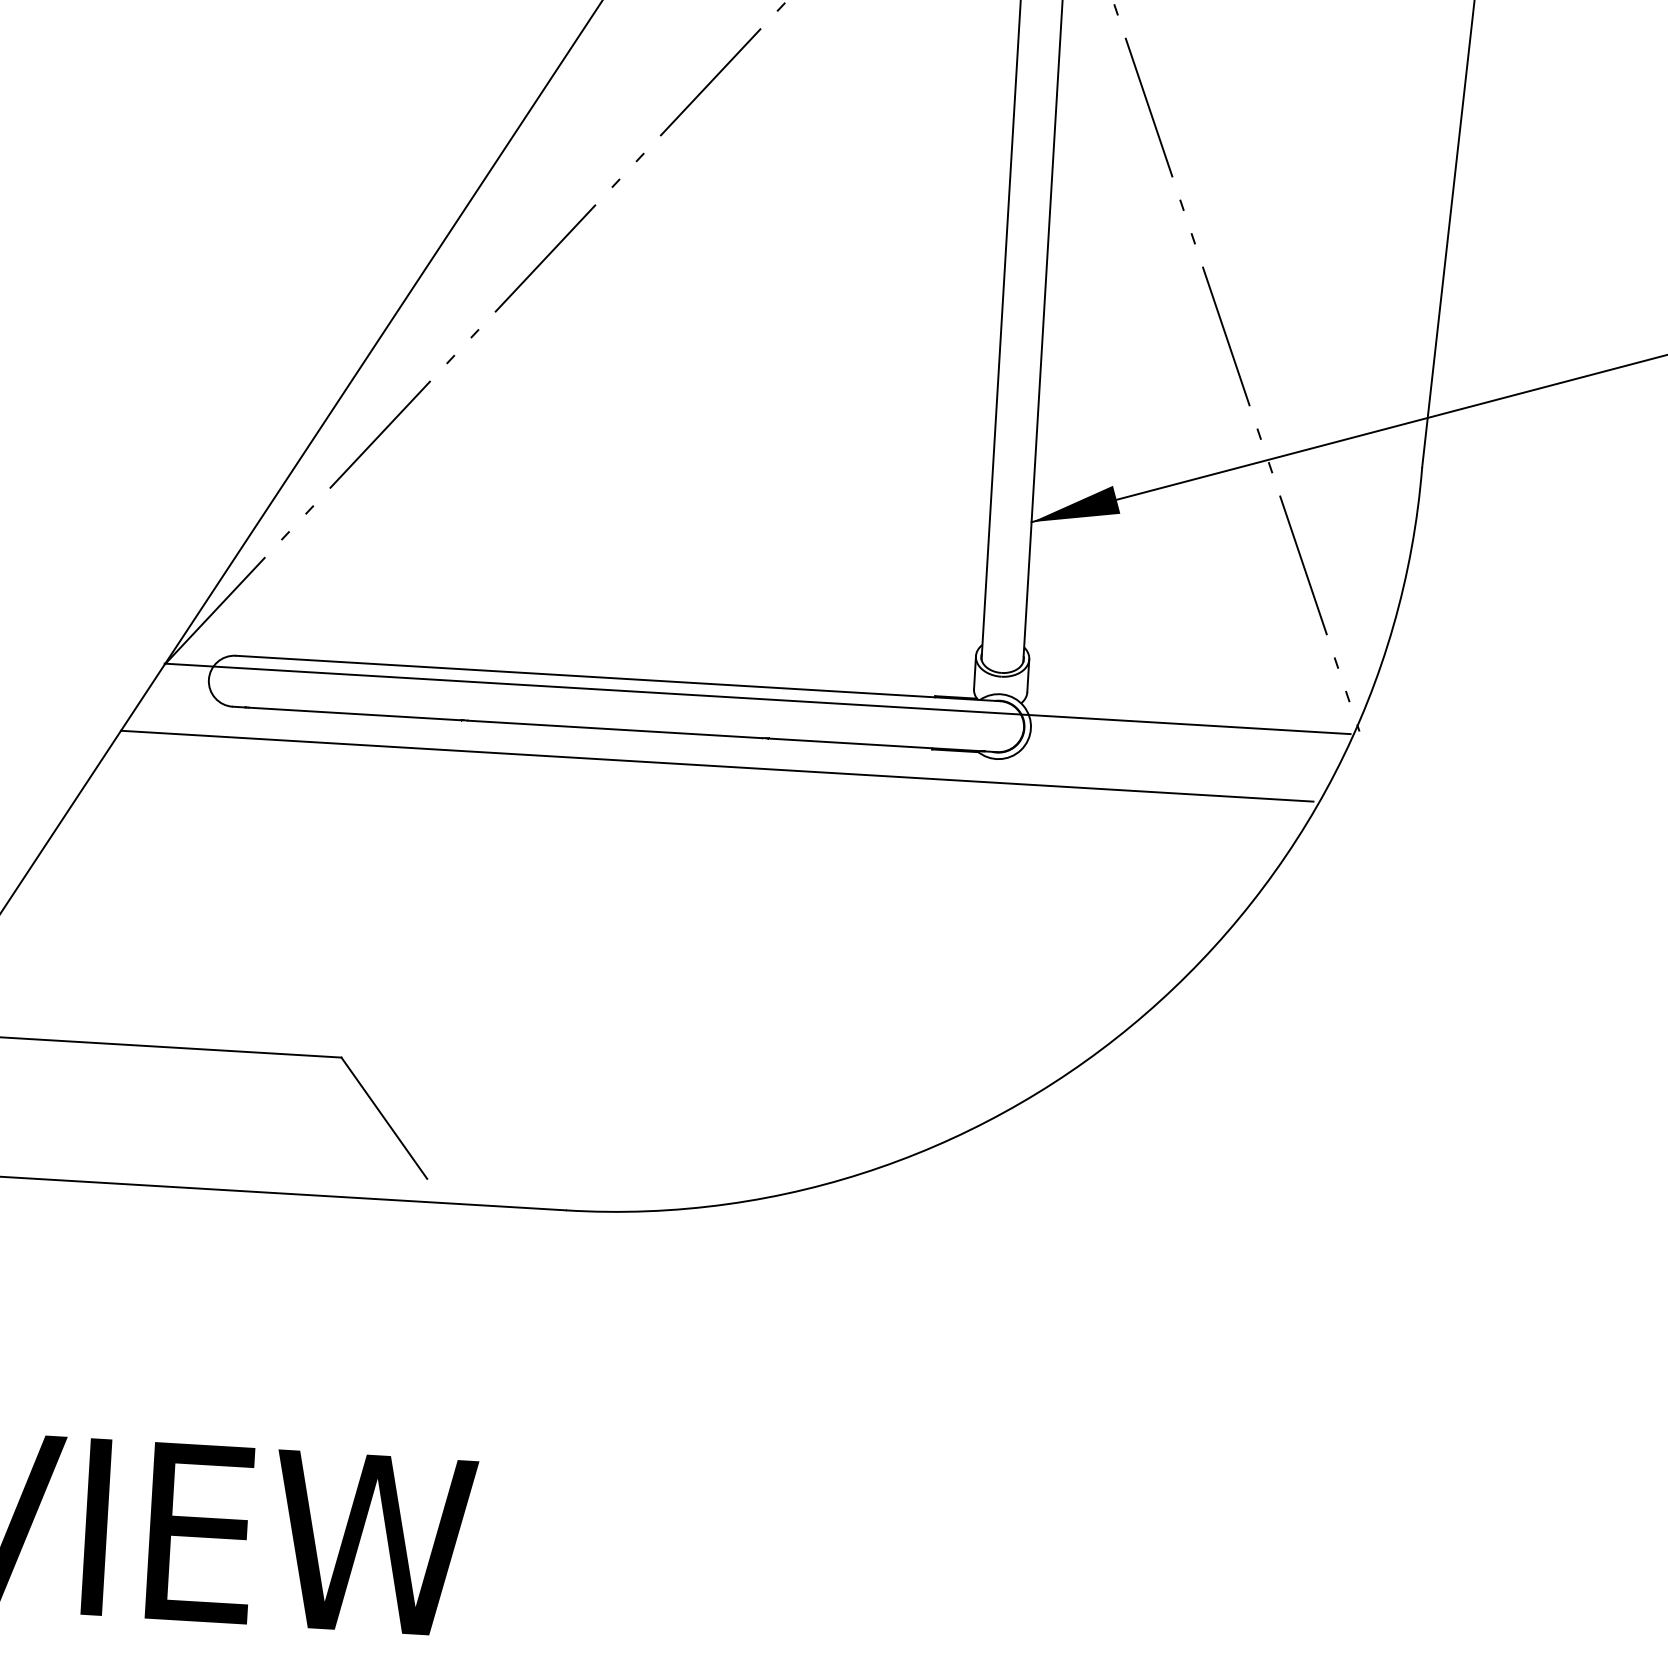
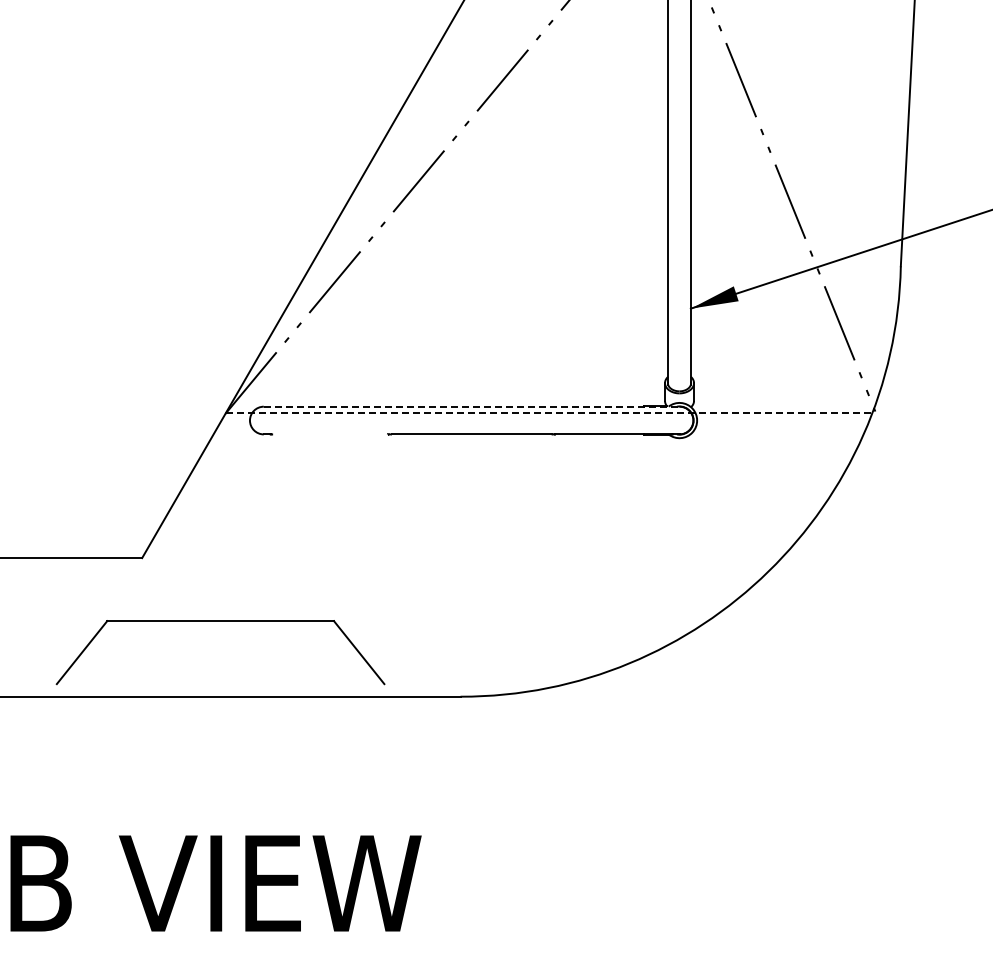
line: (617, 678) -> (471, 406), solid -> dashed
line: (758, 699) -> (548, 413), solid -> dashed
line: (355, 714) -> (330, 434), removed
line: (715, 766) -> (527, 451), removed

